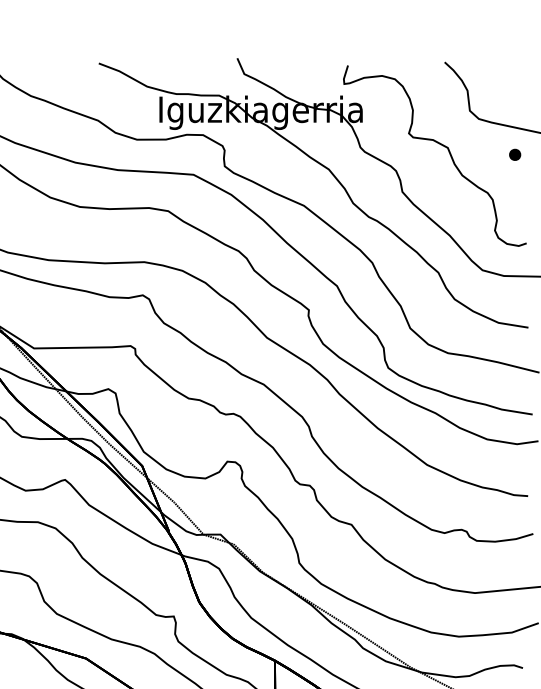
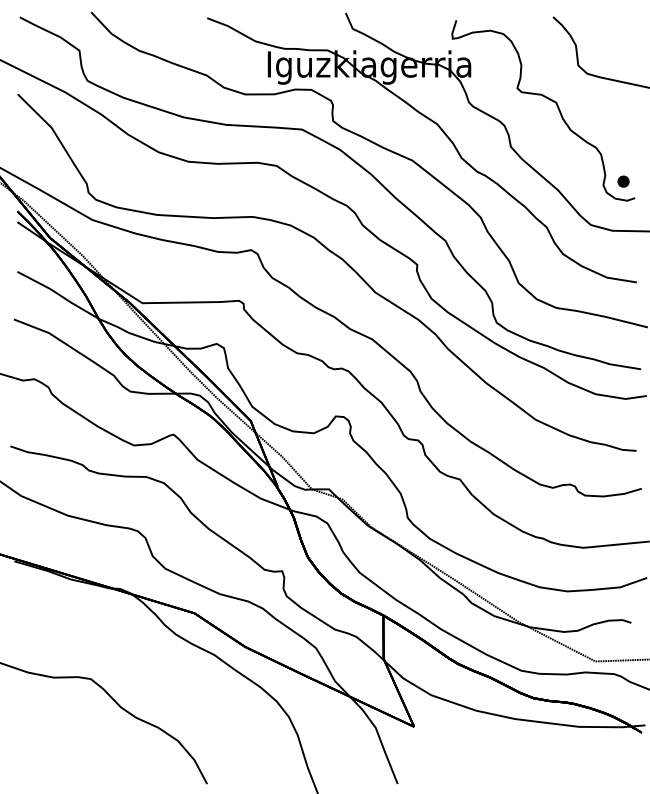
part: (515, 154) -> (623, 181), moved

